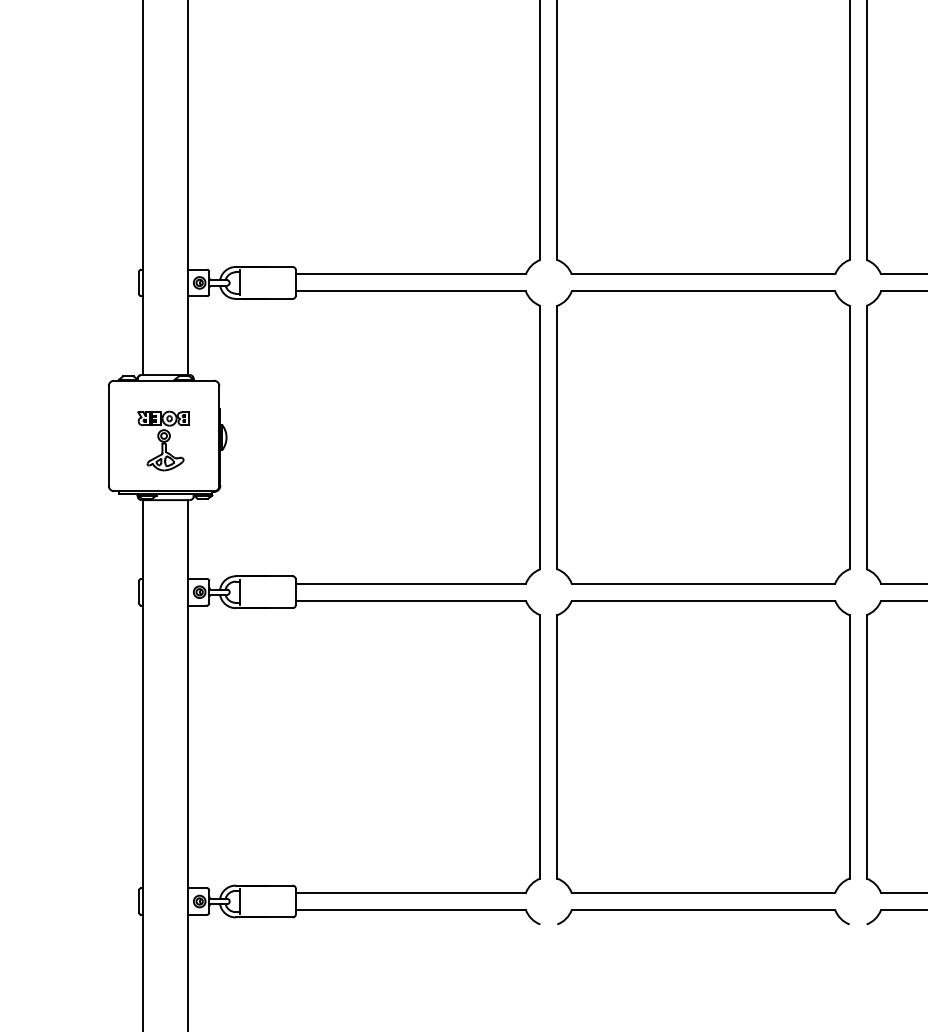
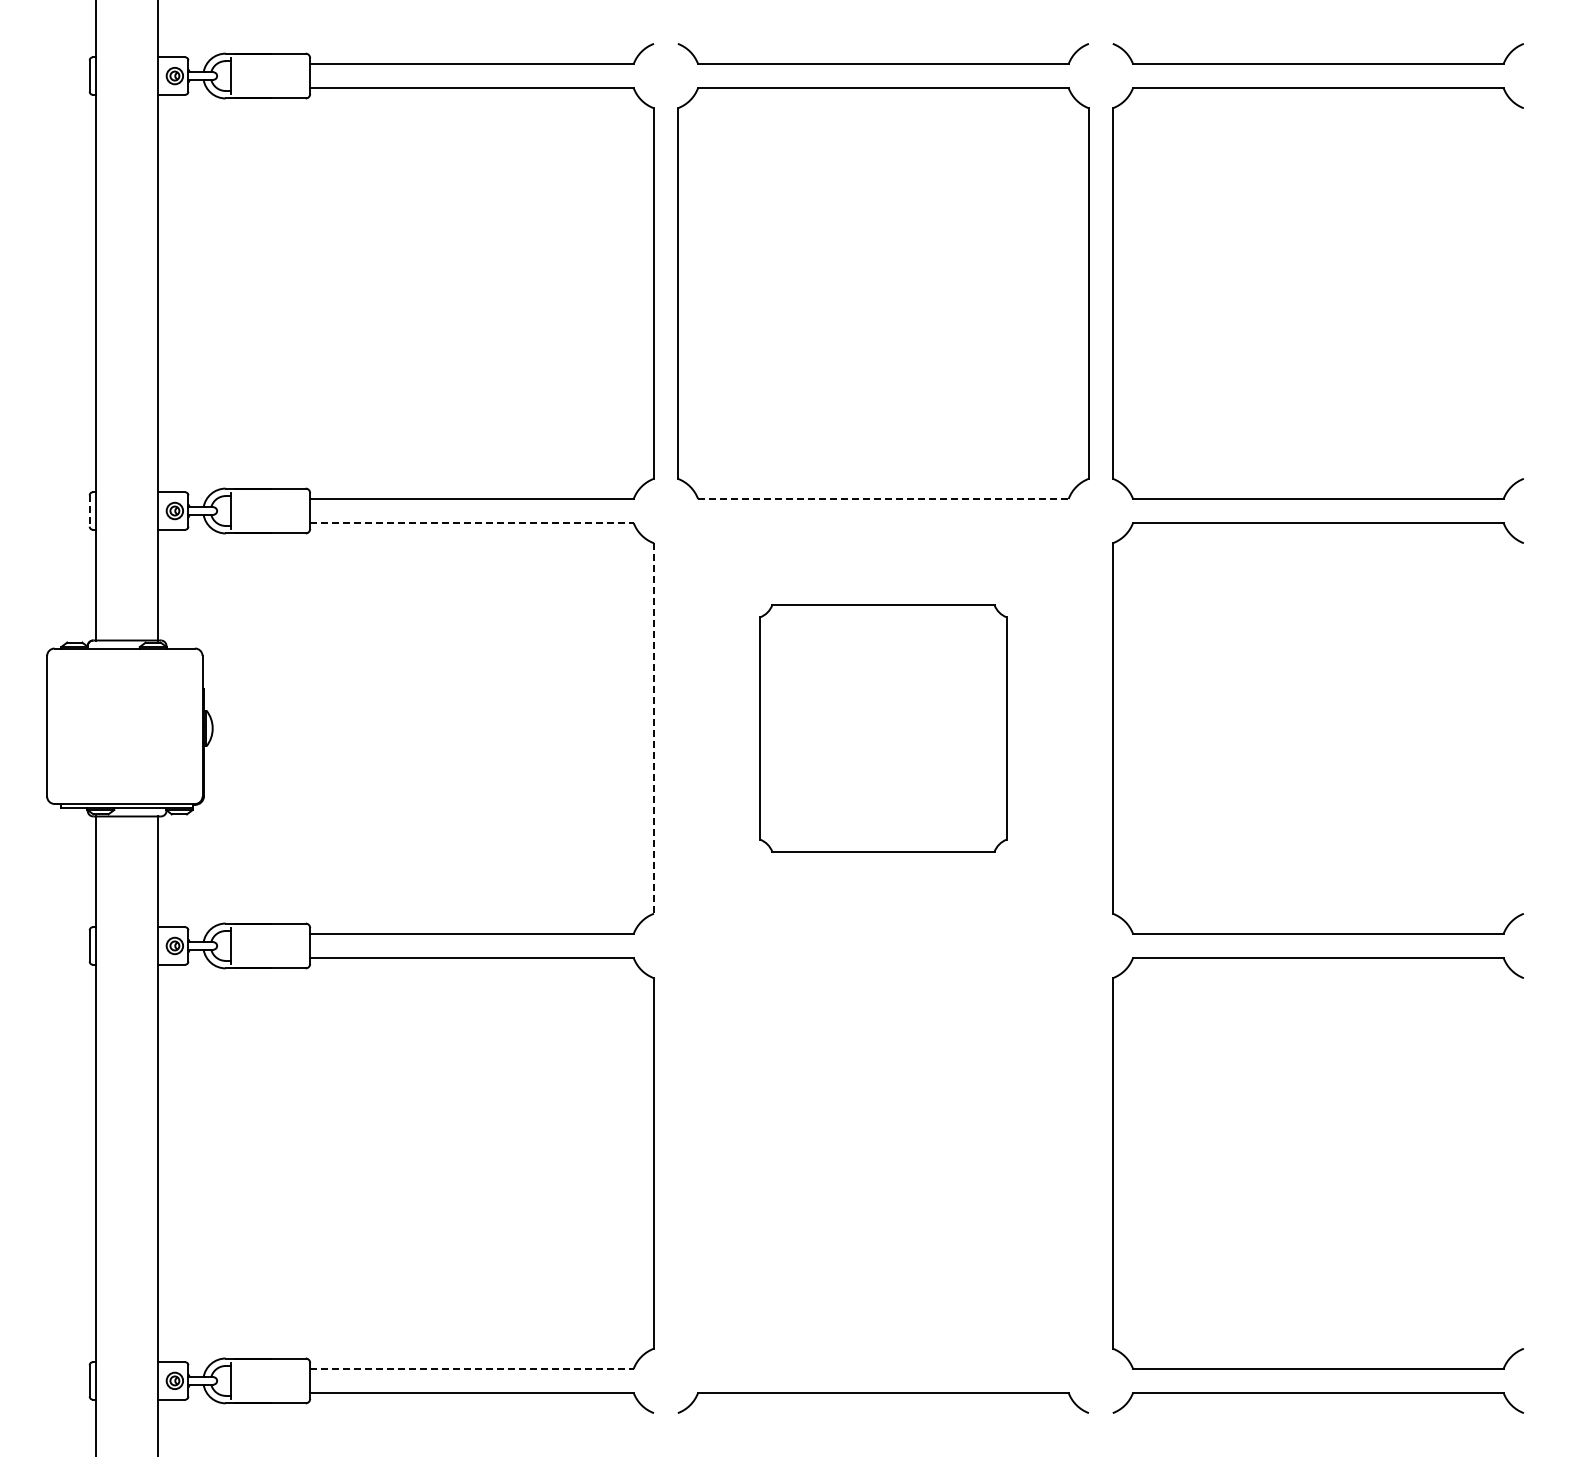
line: (703, 274) -> (883, 499), solid -> dashed
line: (138, 283) -> (89, 511), solid -> dashed
line: (410, 291) -> (471, 522), solid -> dashed
line: (540, 437) -> (653, 728), solid -> dashed
part: (703, 437) -> (883, 728), size x0.6
part: (163, 441) -> (124, 733), removed
part: (703, 746) -> (883, 1163), removed
line: (410, 892) -> (471, 1368), solid -> dashed

